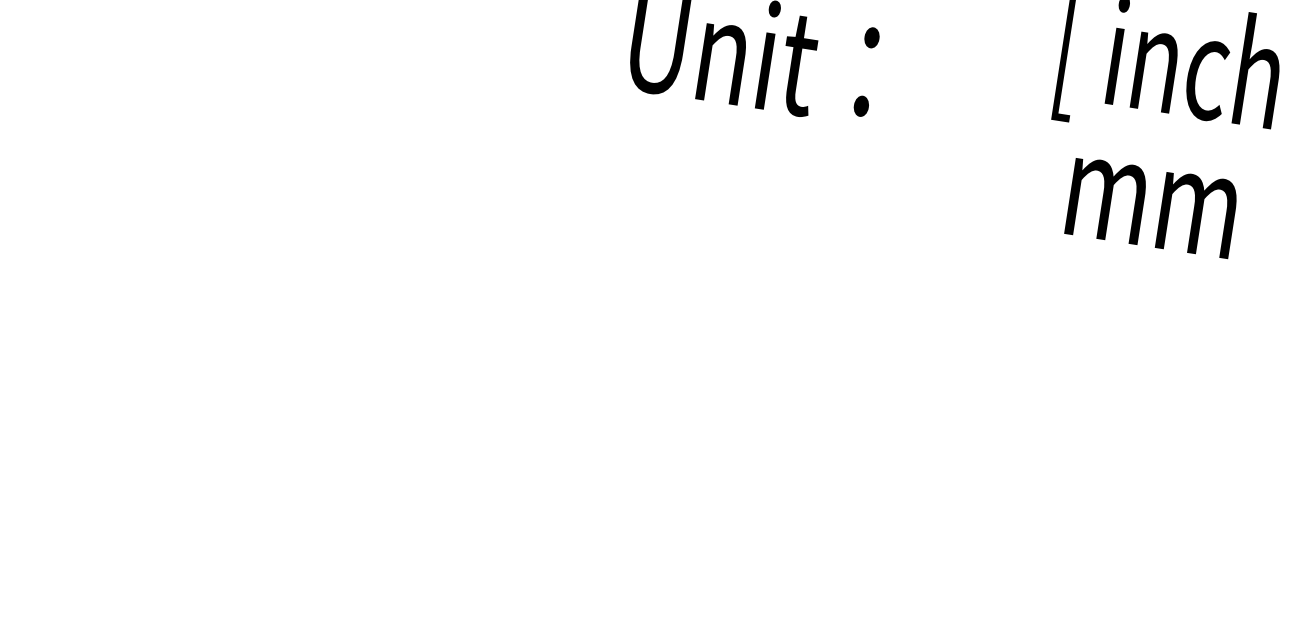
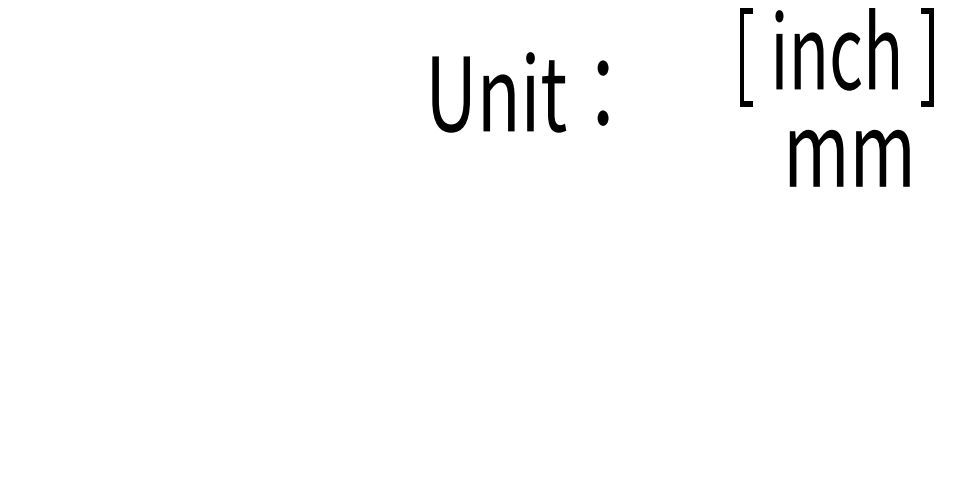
text: (1151, 206) -> (849, 157), moved

